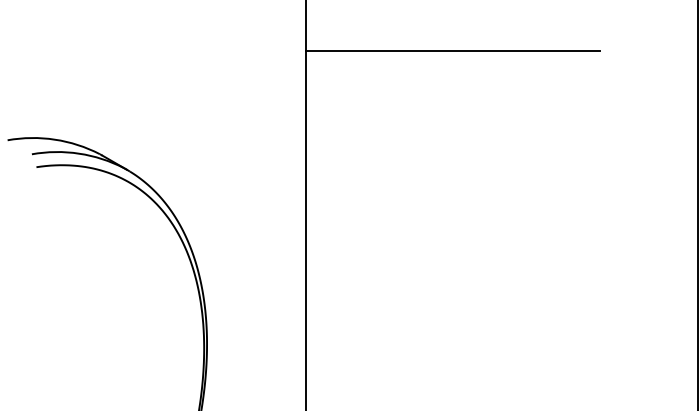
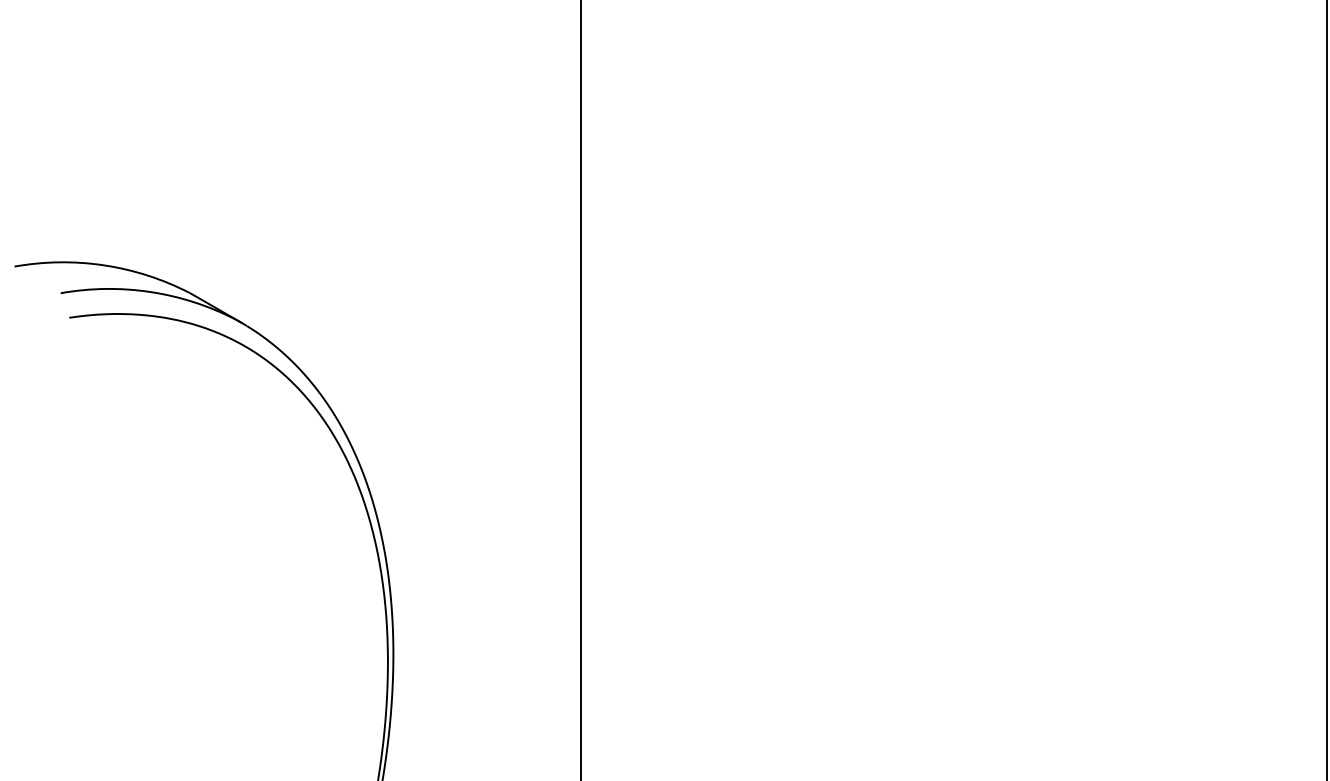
line: (452, 50) -> (859, 96), removed

